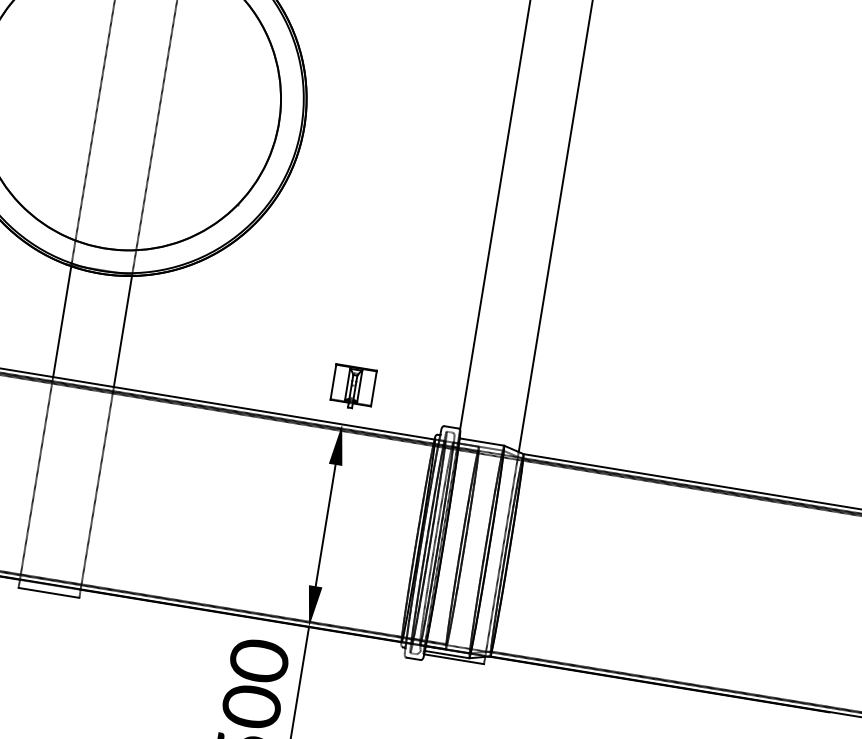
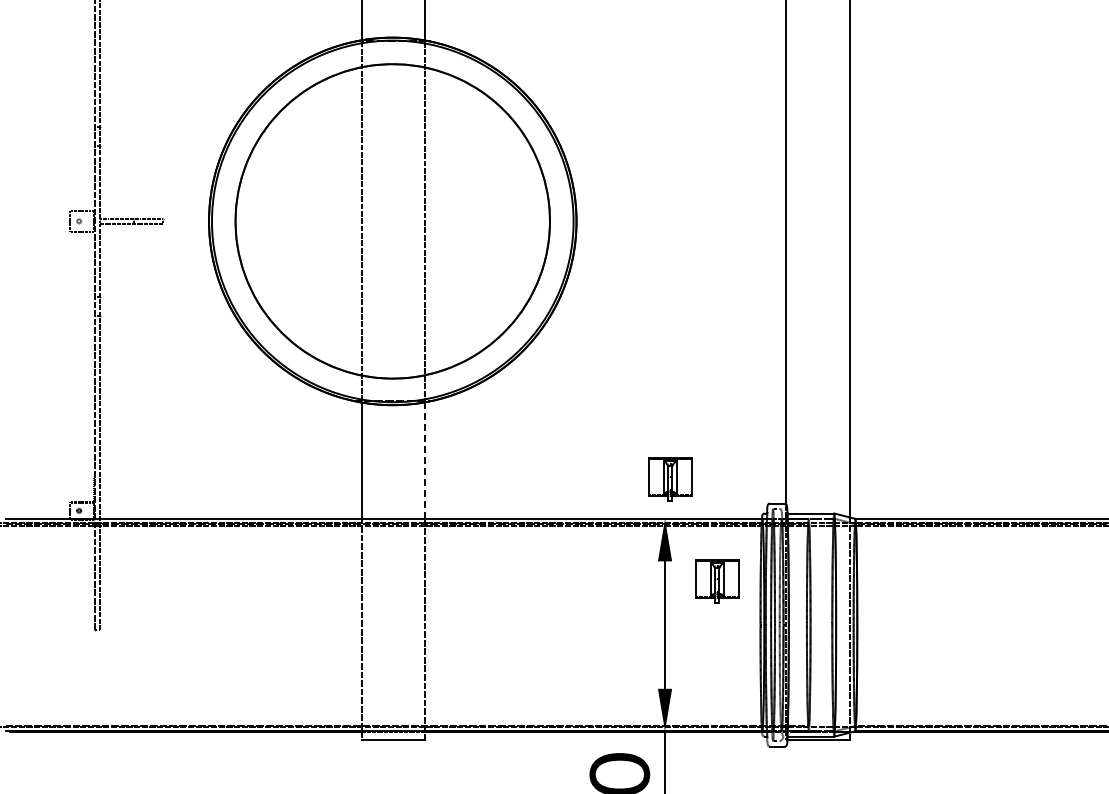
line: (123, 331) -> (425, 460), solid -> dashed
part: (382, 492) -> (717, 581), added

